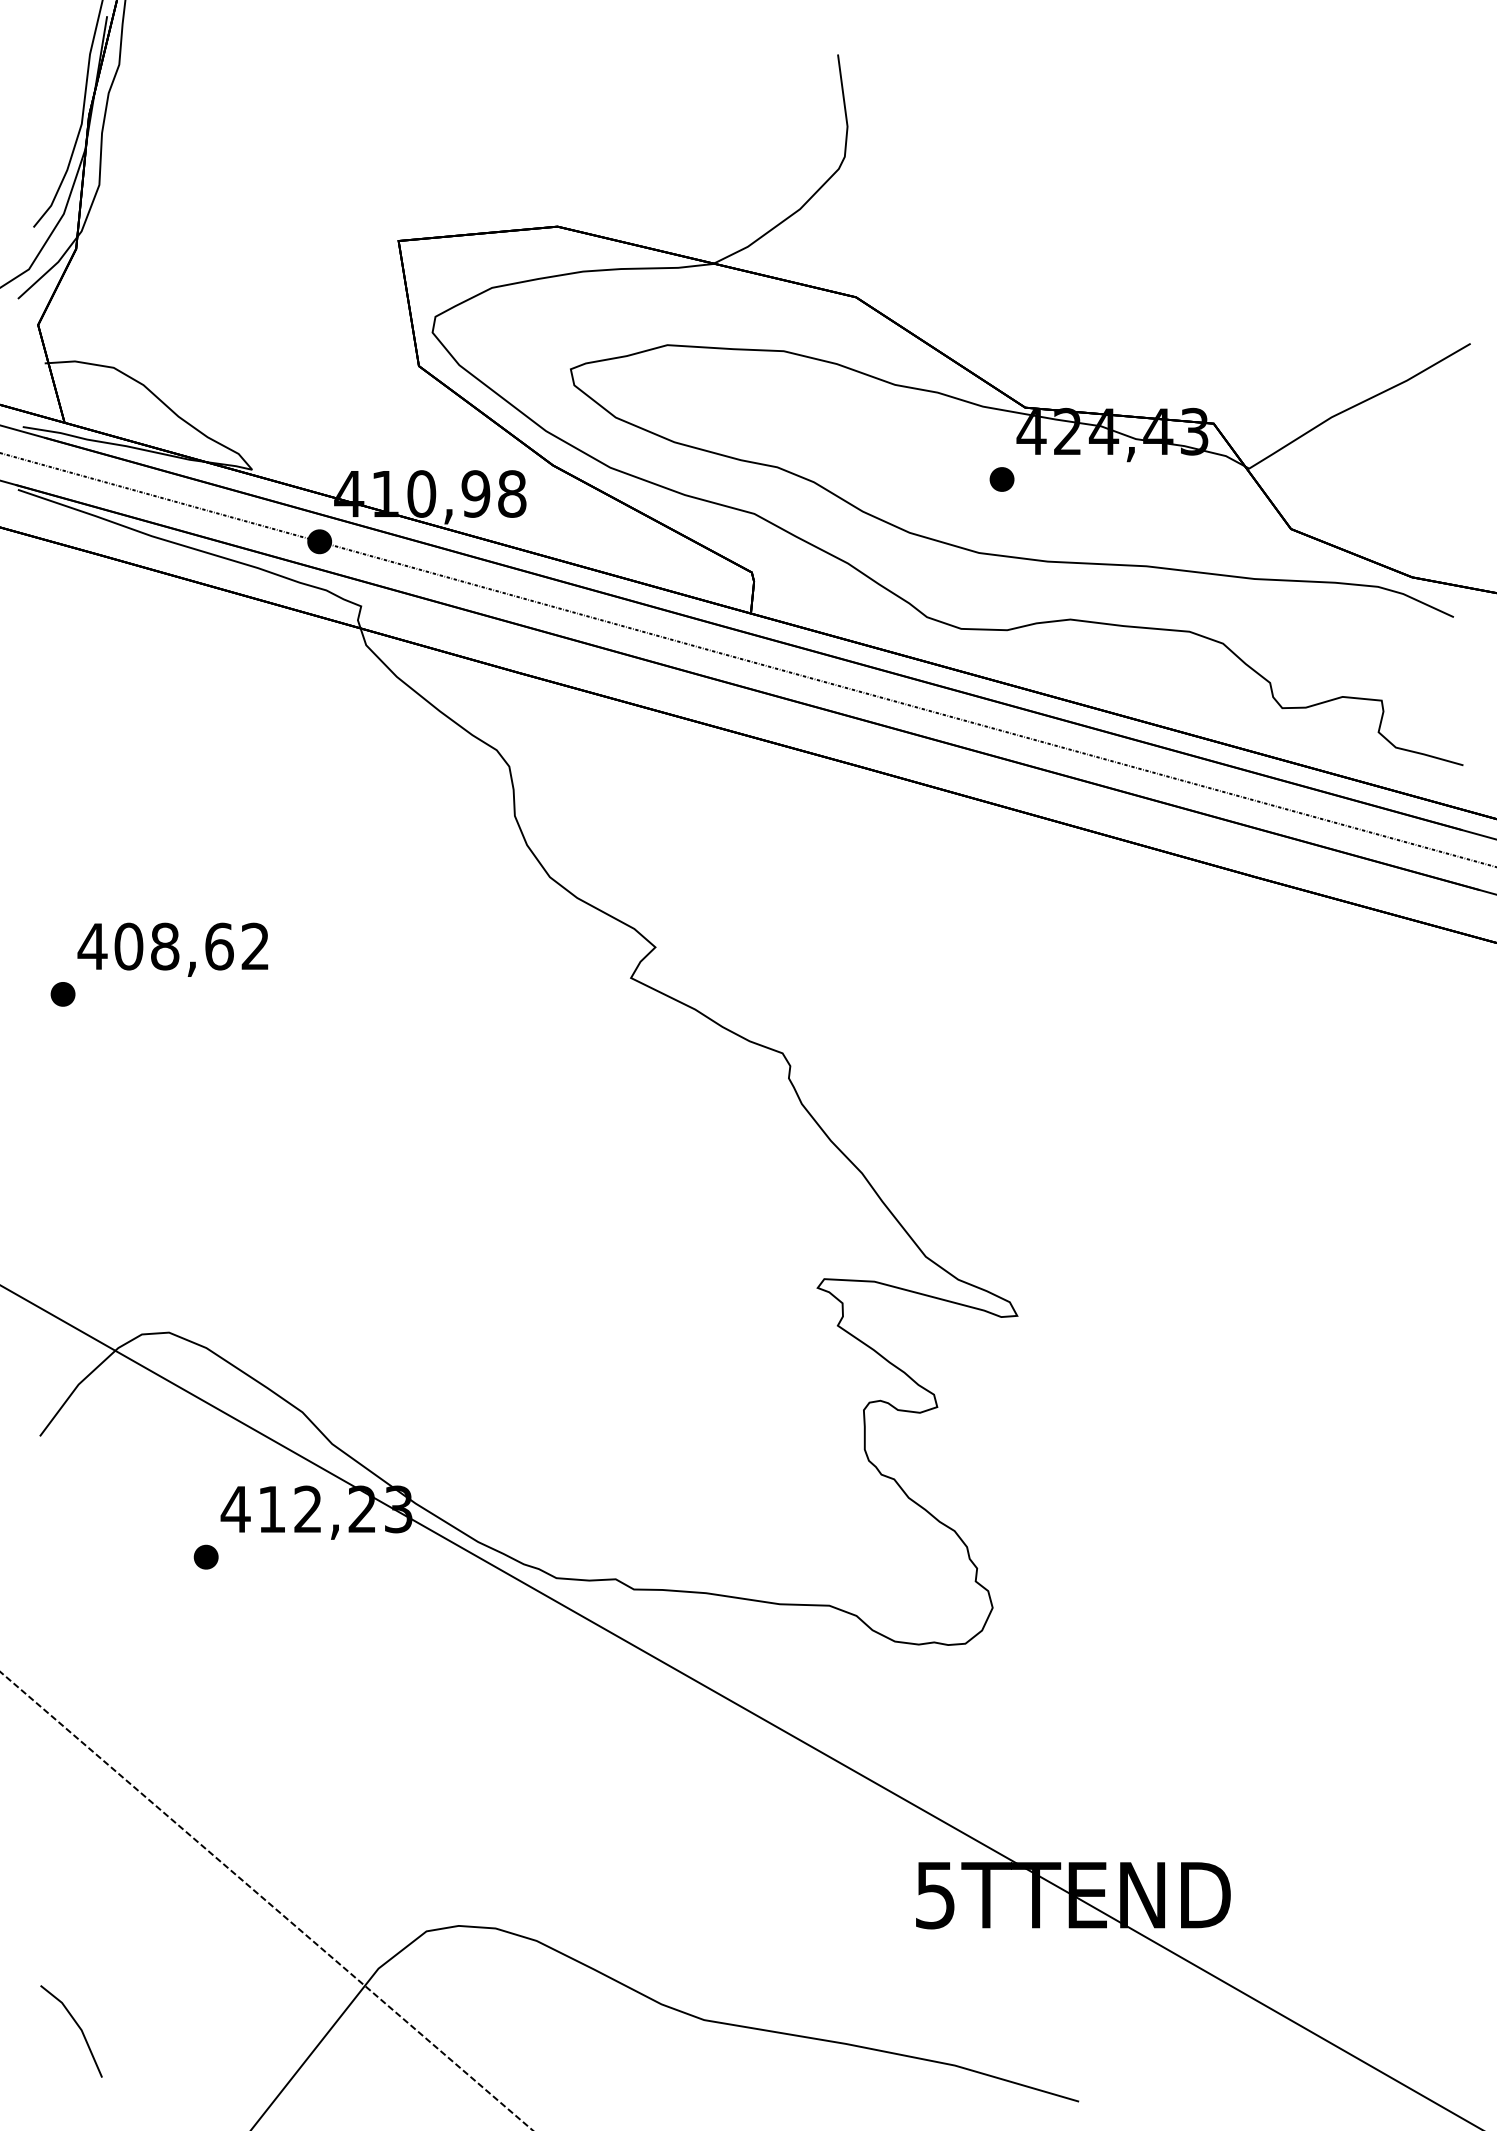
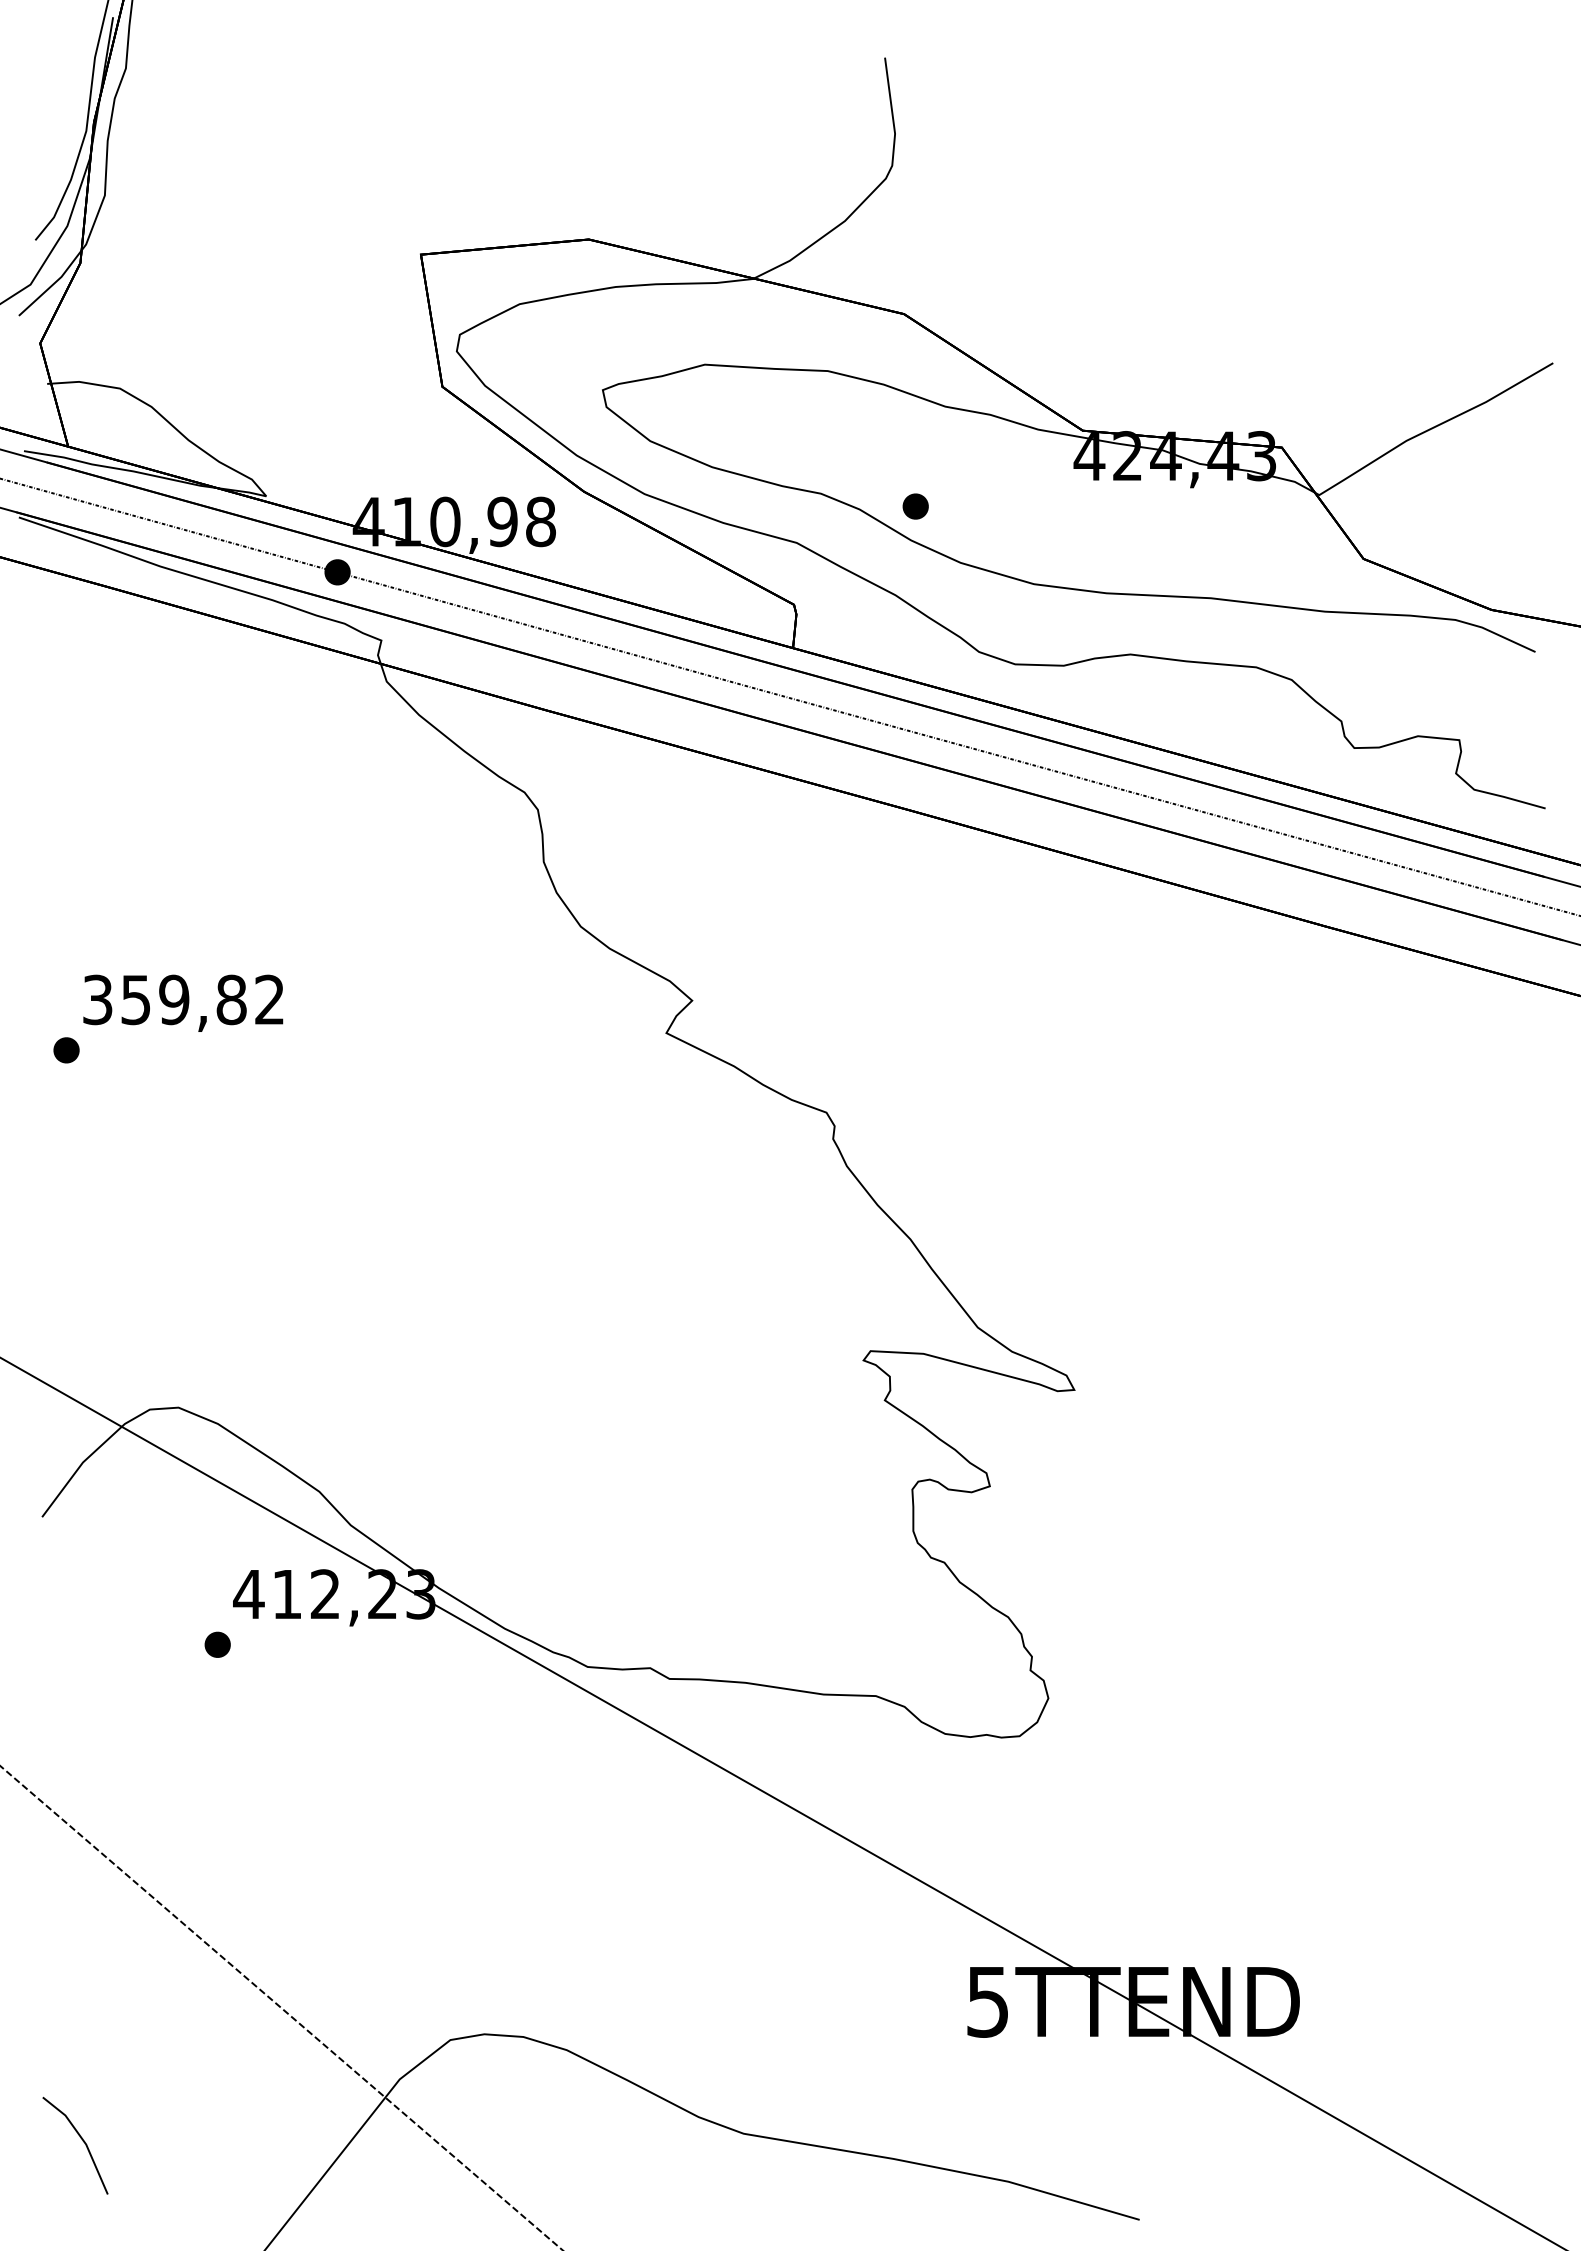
part: (1001, 479) -> (915, 506), moved
text: (155, 946) -> (164, 999), 408,62 -> 359,82

